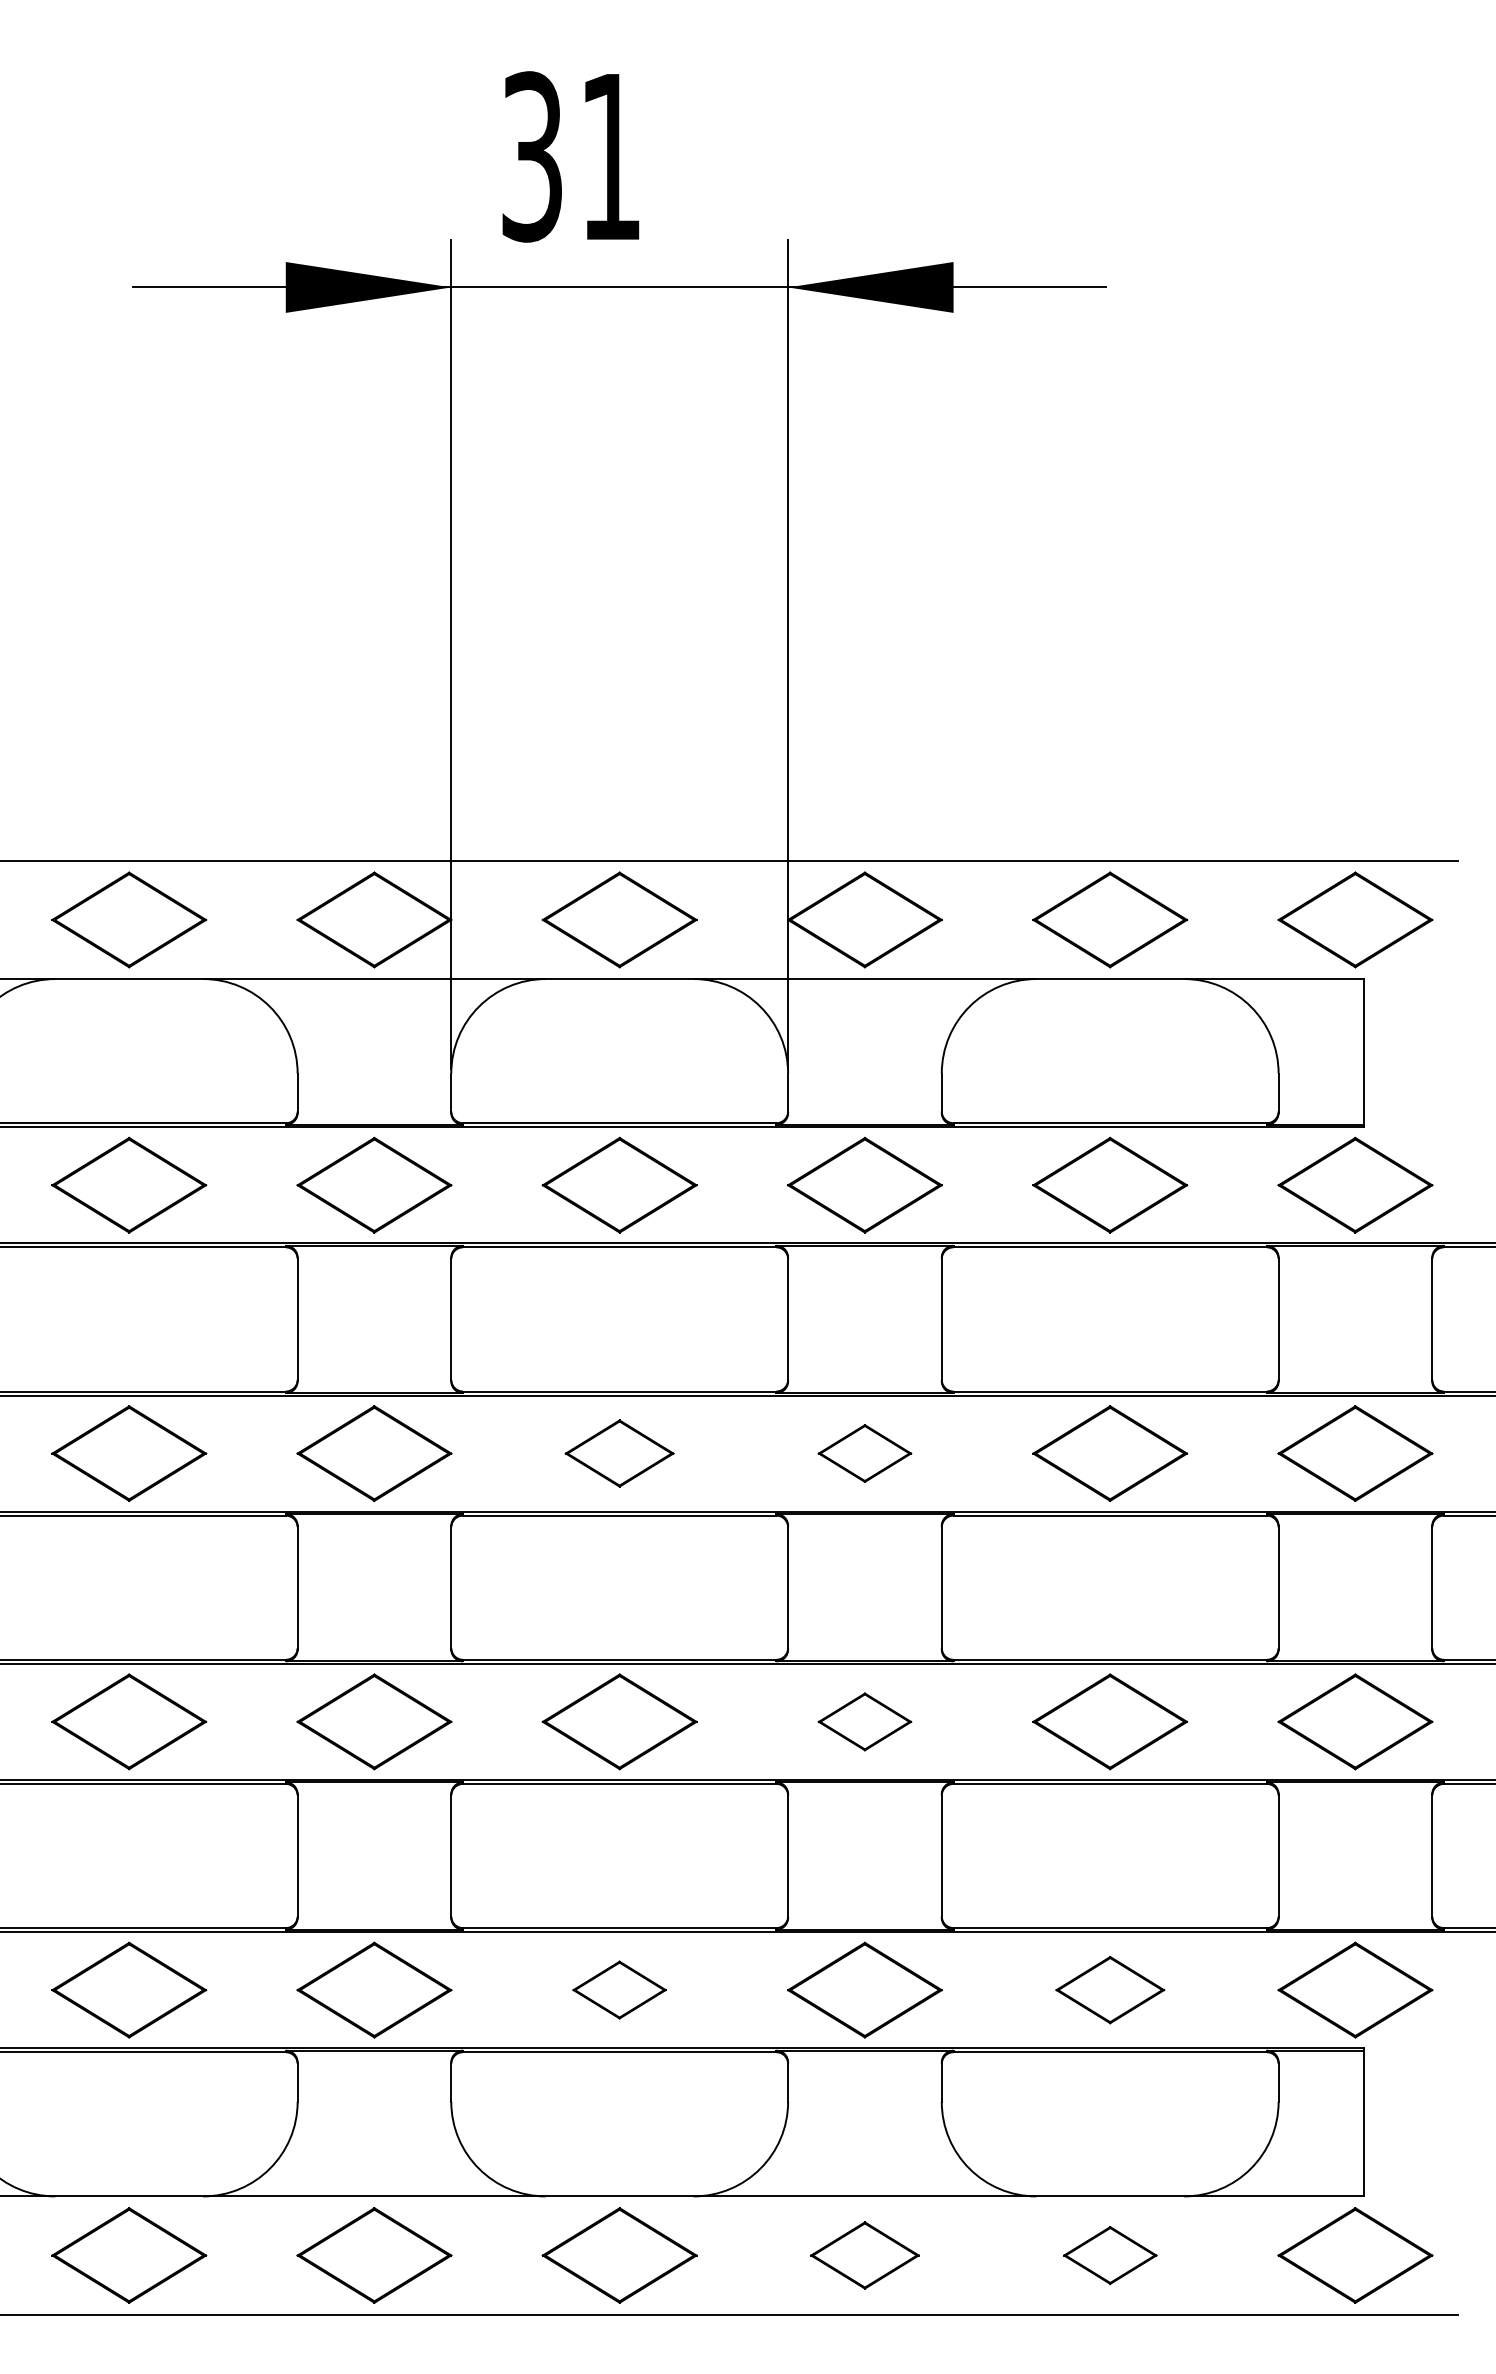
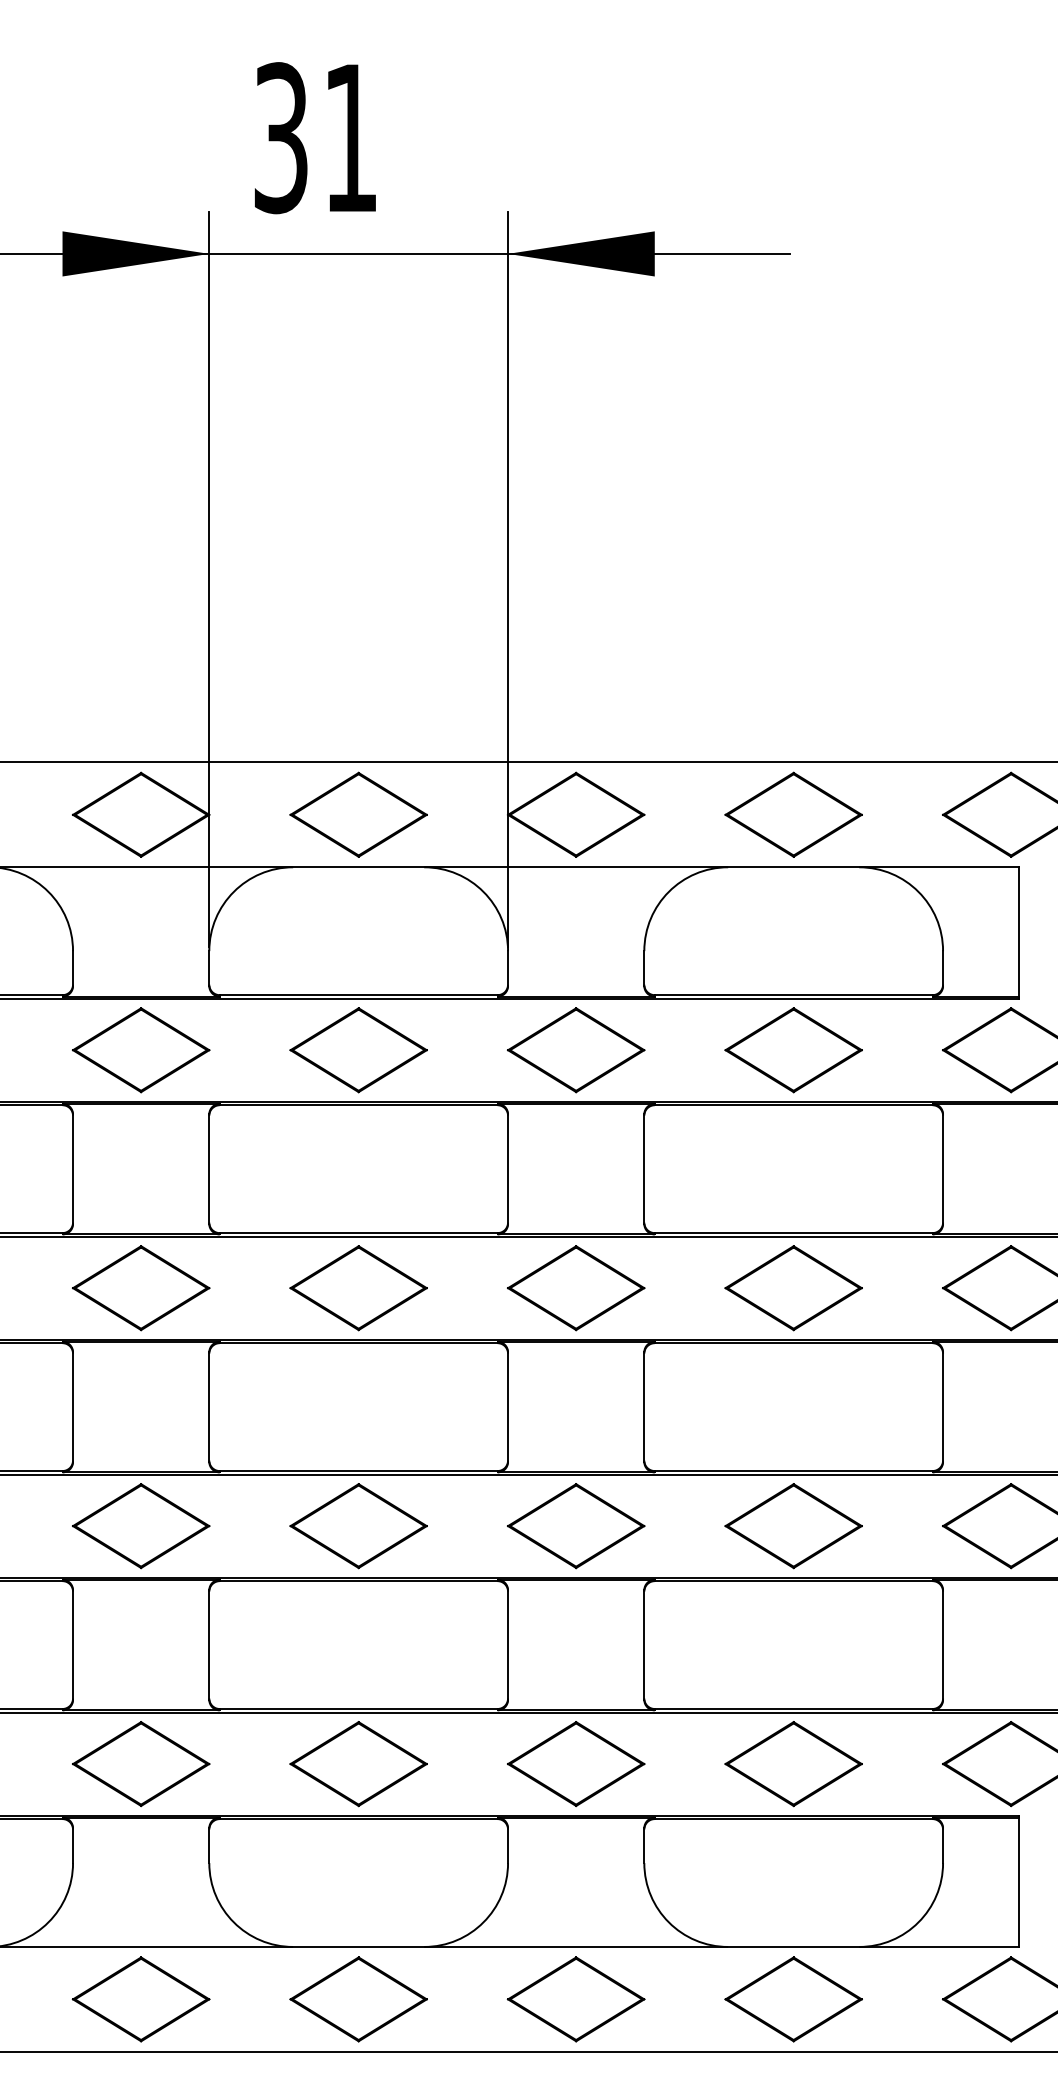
part: (619, 1453) -> (358, 1288), size x1.43
part: (864, 1453) -> (575, 1288), size x1.67
part: (864, 1721) -> (575, 1525), size x1.67
part: (619, 1989) -> (358, 1763), size x1.67
part: (1110, 1989) -> (793, 1763), size x1.43
part: (864, 2255) -> (575, 1999), size x1.43
part: (1110, 2255) -> (793, 1999), size x1.67

